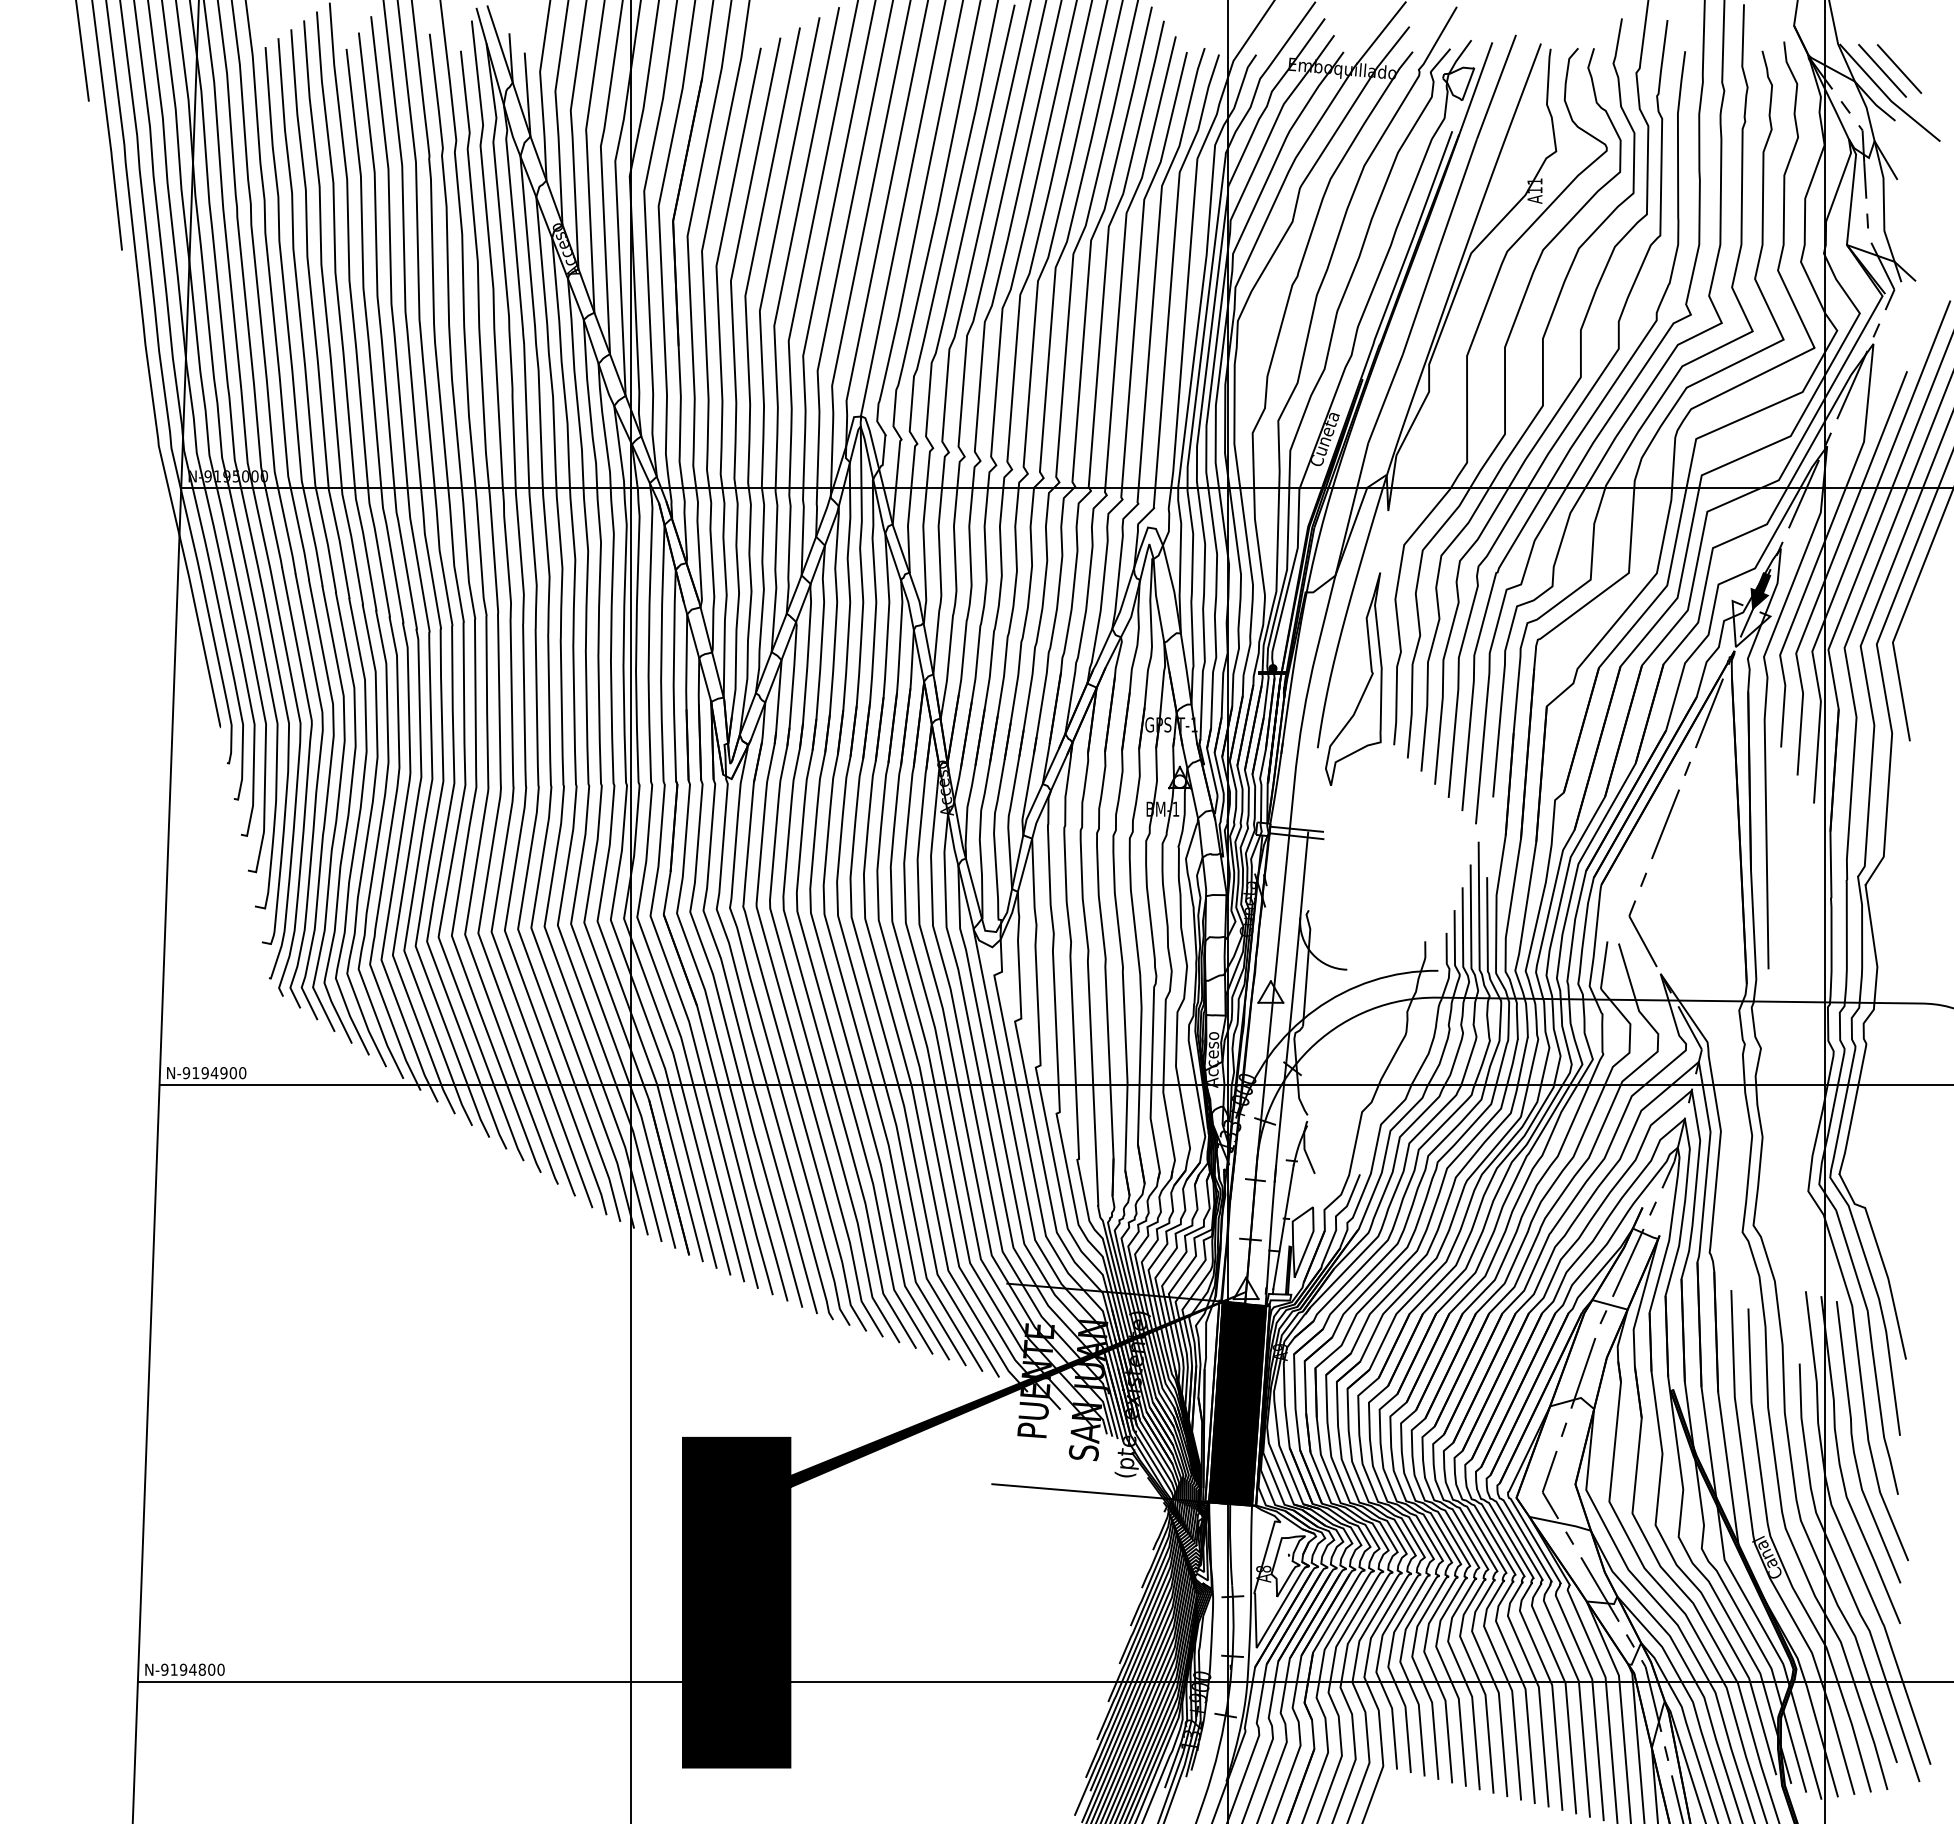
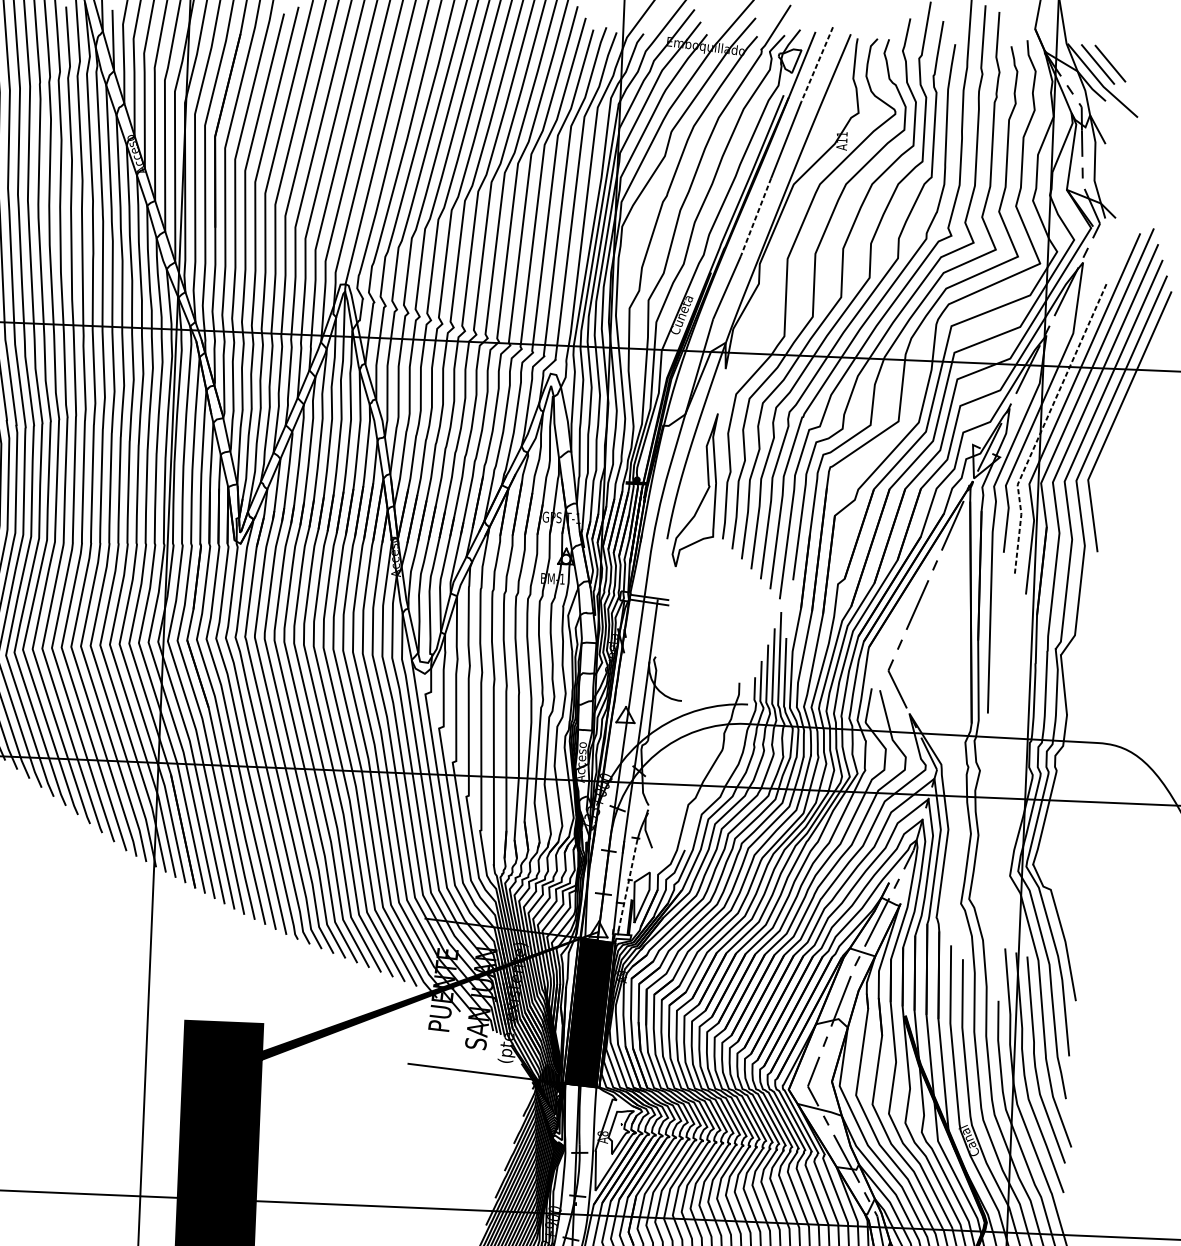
line: (1496, 87) -> (817, 64), solid -> dashed
line: (1421, 301) -> (756, 217), solid -> dashed
line: (1828, 570) -> (1043, 425), solid -> dashed
fill: (1760, 591) -> (993, 438), removed
line: (1283, 1227) -> (627, 886), solid -> dashed

